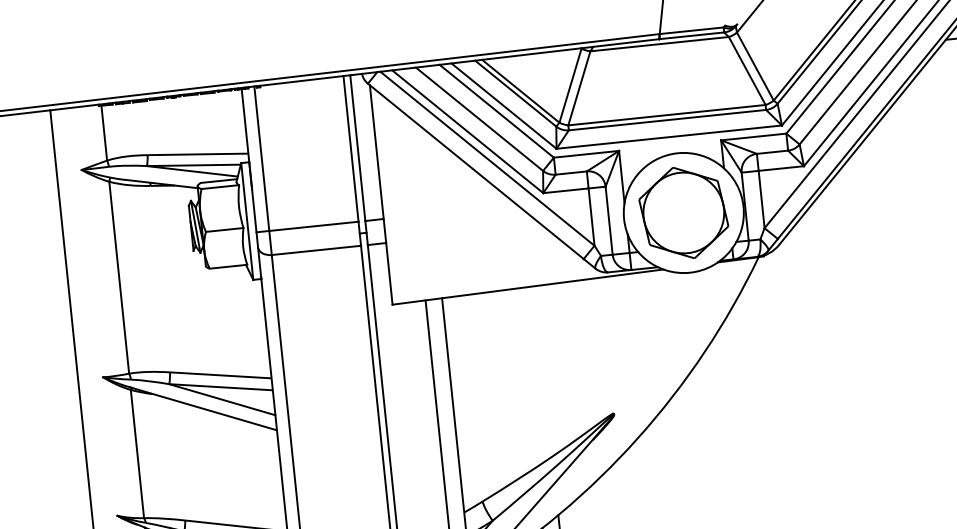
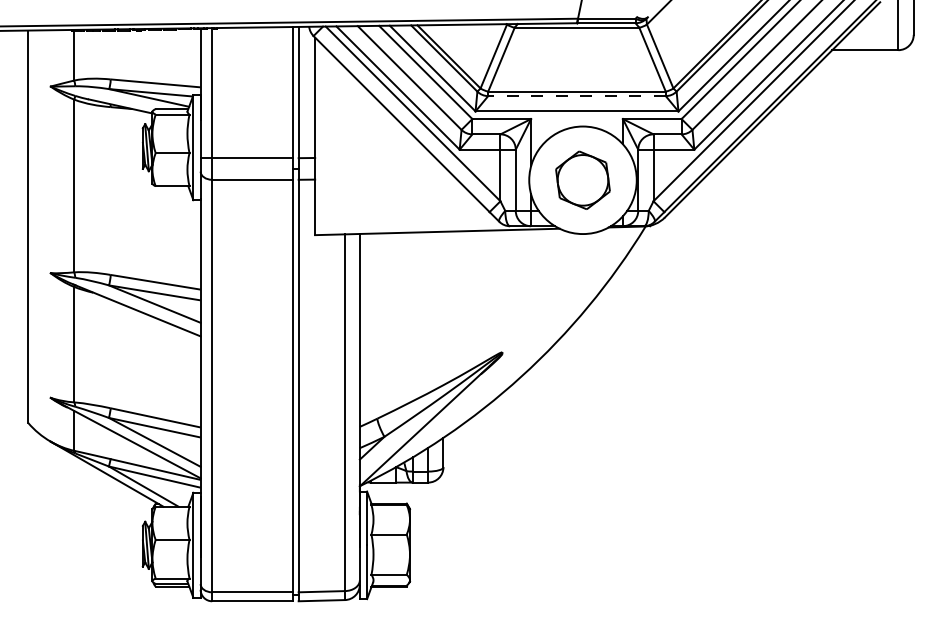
line: (668, 120) -> (577, 96), solid -> dashed
part: (683, 213) -> (582, 180), size x0.7

